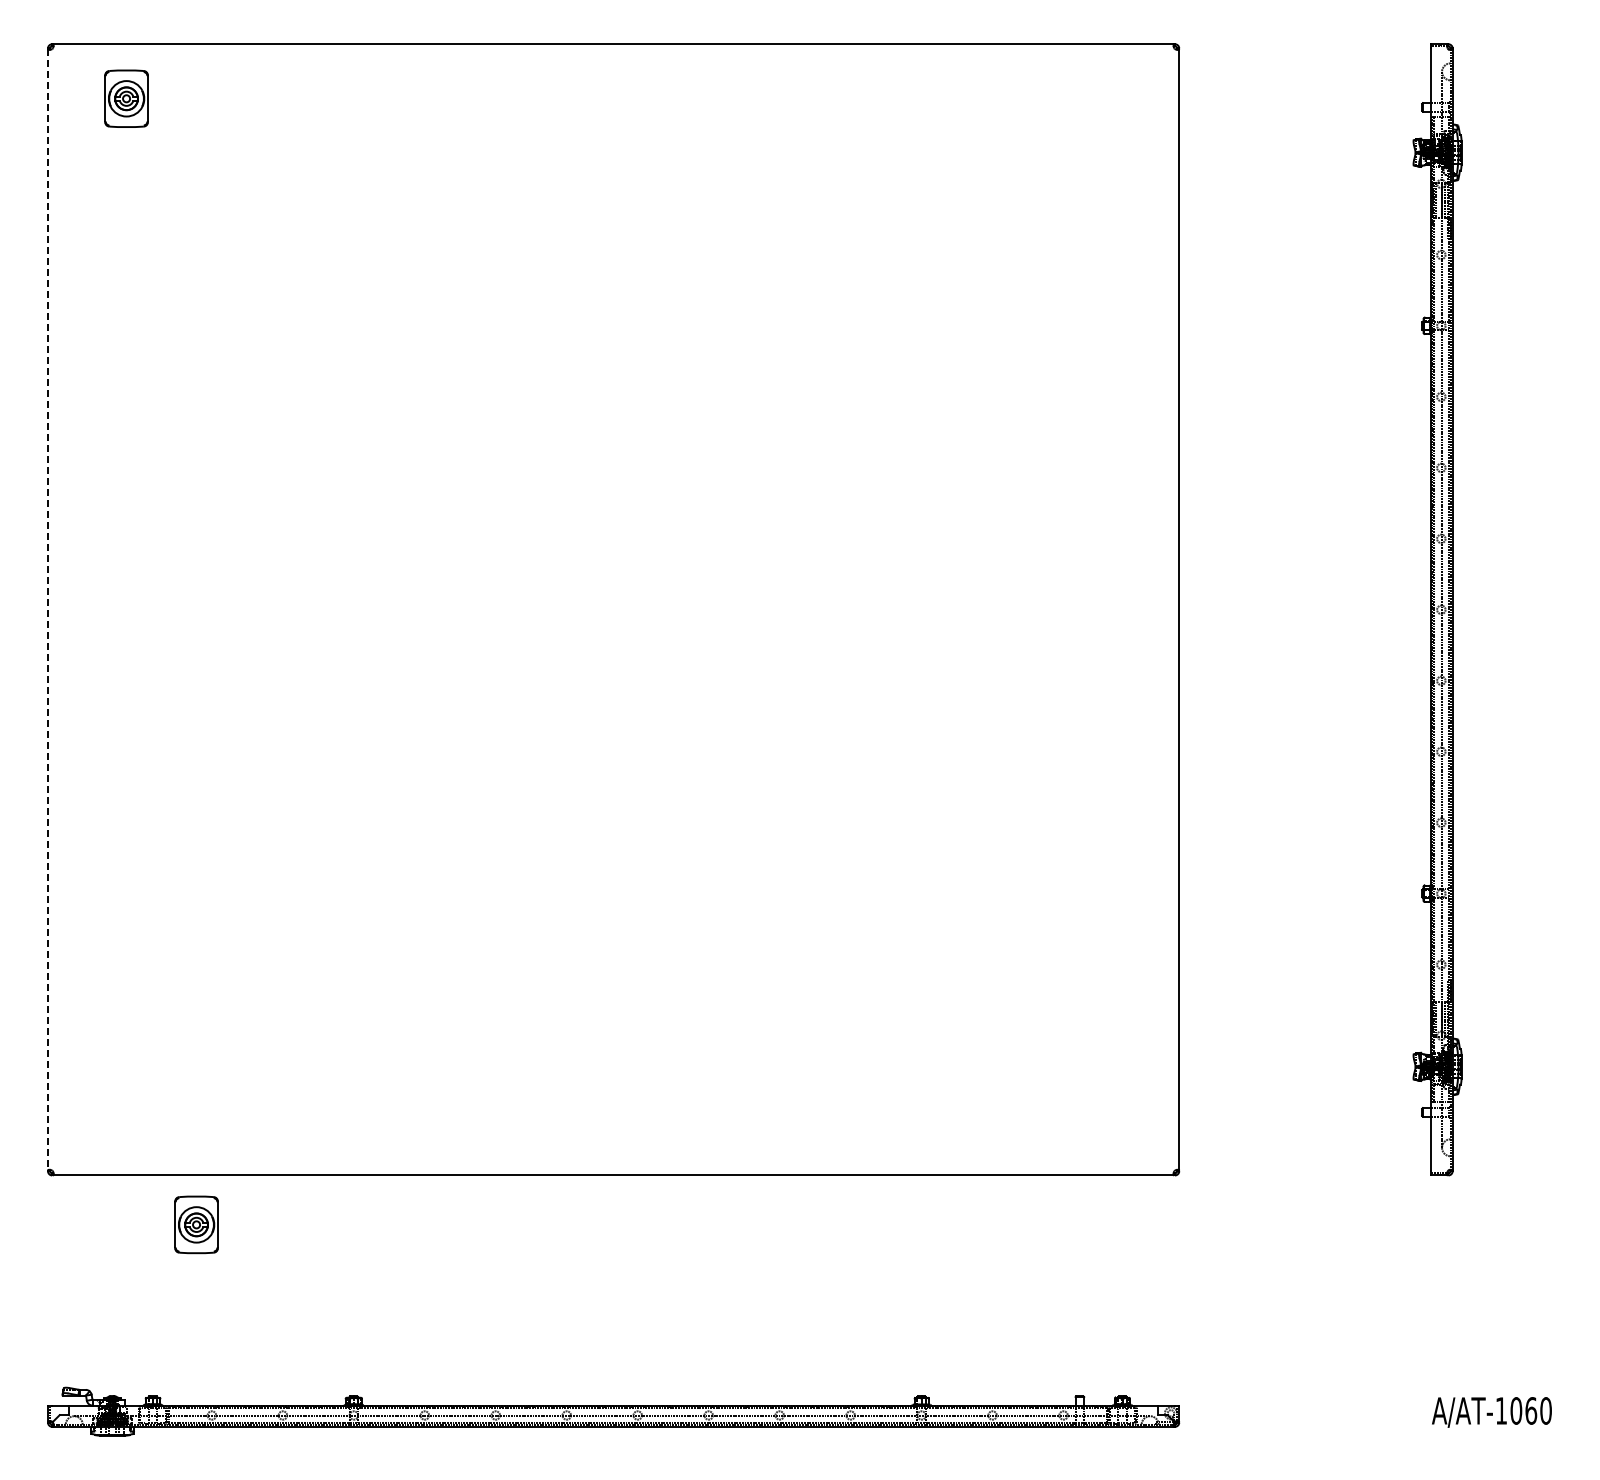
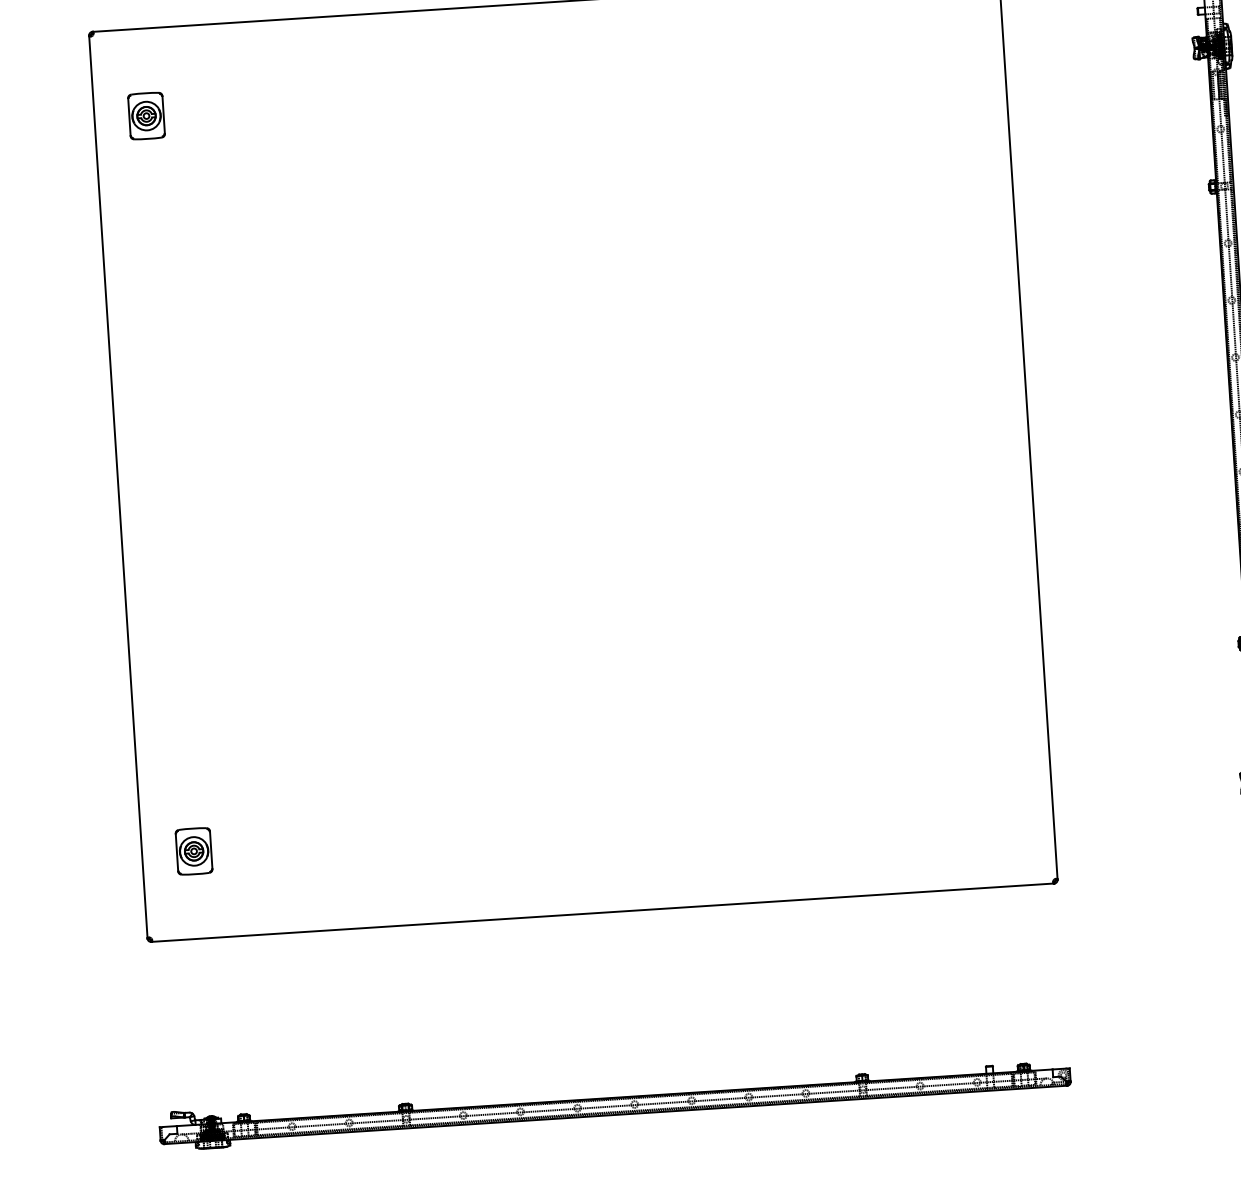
part: (126, 98) -> (146, 115), moved
line: (48, 609) -> (118, 486), dashed -> solid
part: (196, 1224) -> (194, 851), moved

